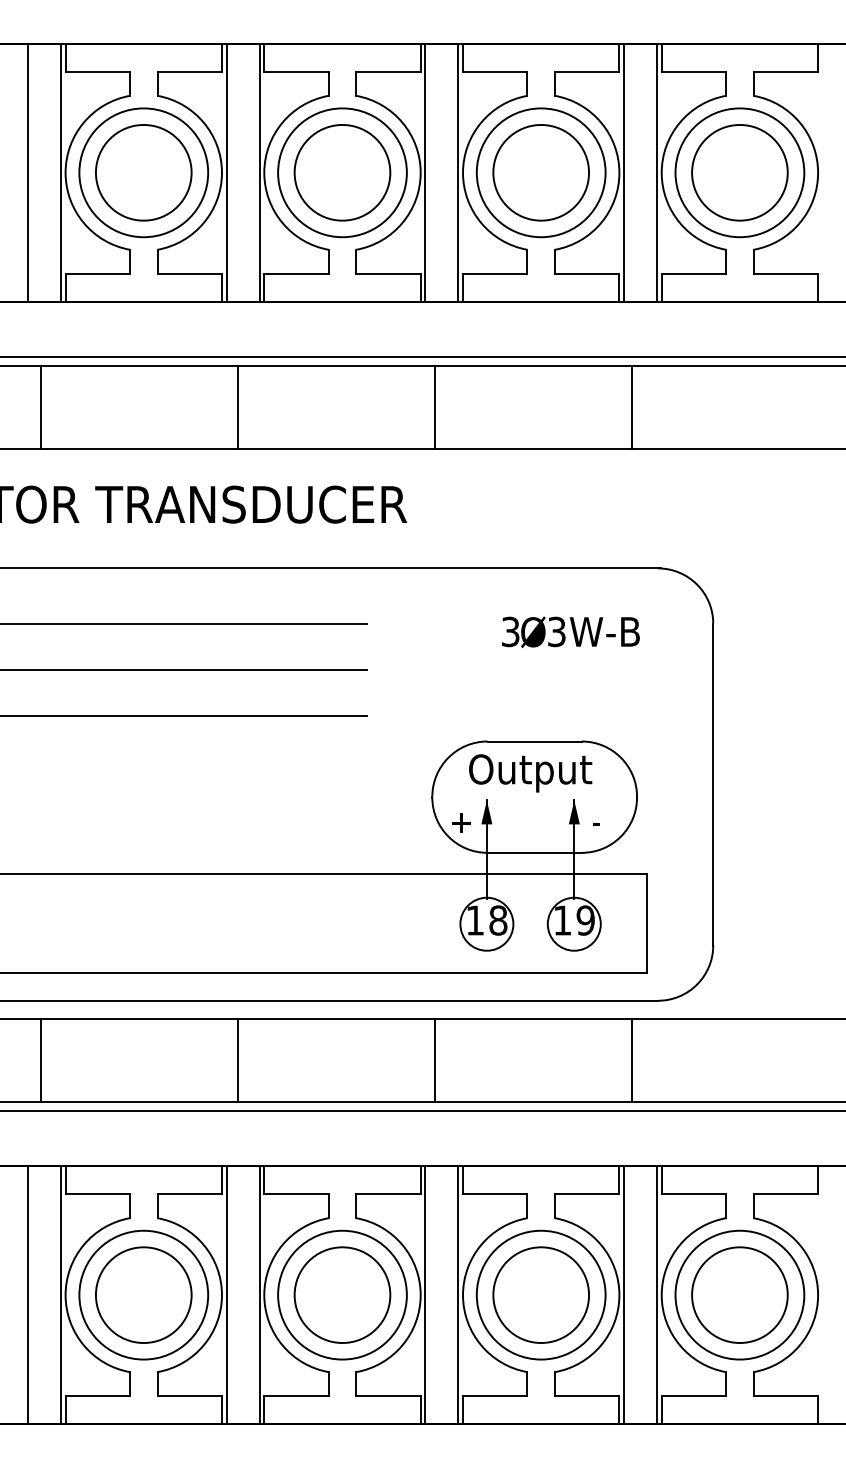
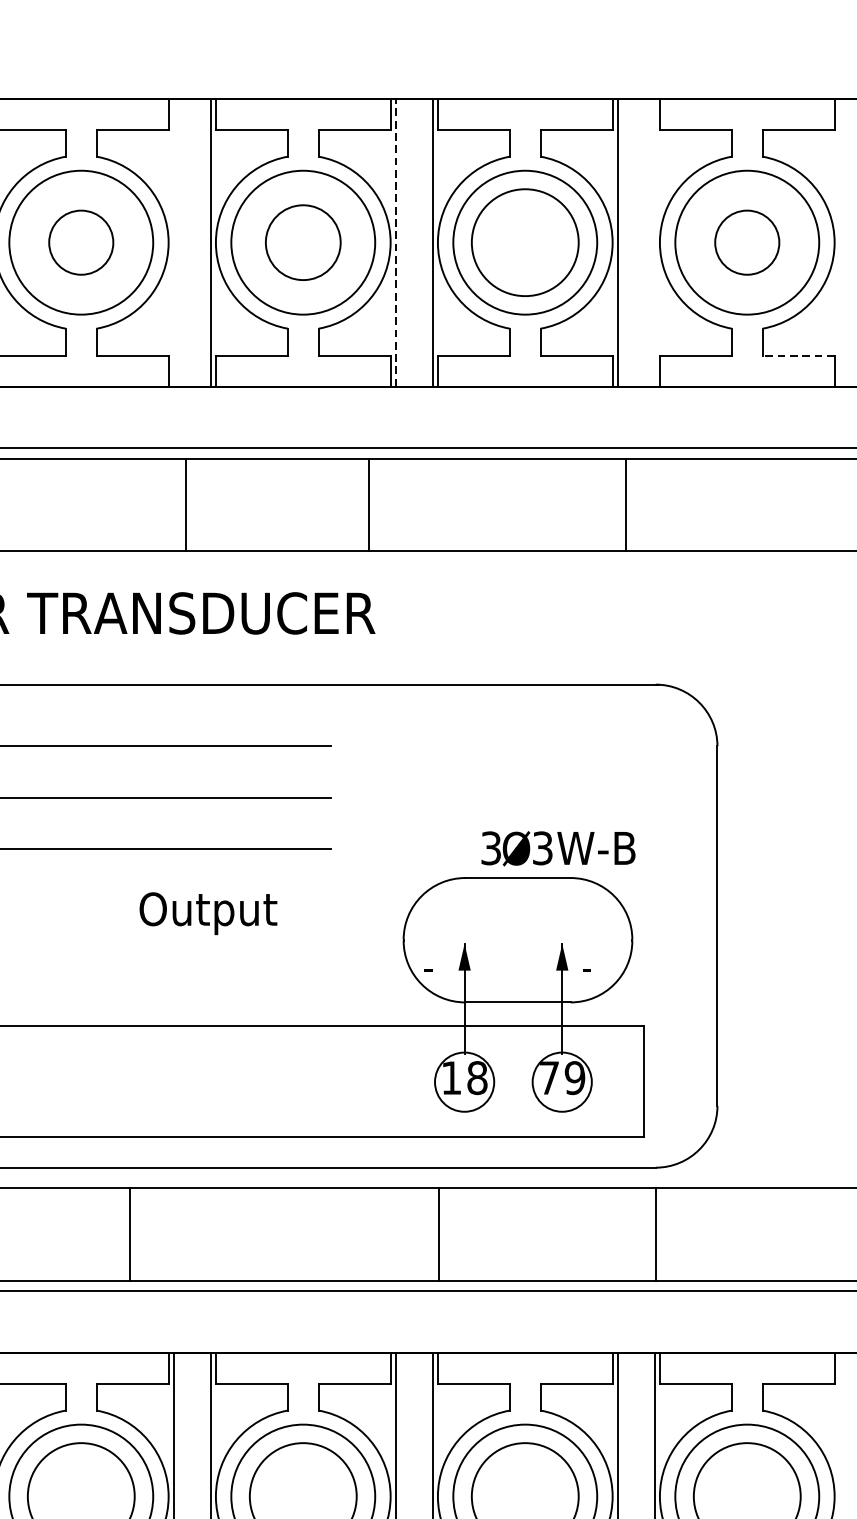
circle: (143, 172) -> (80, 242), size x0.6
line: (226, 172) -> (173, 242), removed
circle: (342, 172) -> (303, 242), size x0.7
line: (425, 172) -> (396, 242), solid -> dashed
line: (657, 172) -> (655, 242), removed
circle: (739, 172) -> (746, 242), size x0.6
line: (785, 274) -> (798, 356), solid -> dashed
line: (434, 407) -> (369, 504), moved
text: (570, 631) -> (558, 847), moved
text: (530, 773) -> (208, 913), moved
text: (460, 822) -> (435, 968), + -> -
text: (562, 920) -> (549, 1078), 19 -> 79
line: (237, 1060) -> (130, 1234), moved
line: (434, 1060) -> (438, 1234), moved
line: (631, 1060) -> (656, 1234), moved

